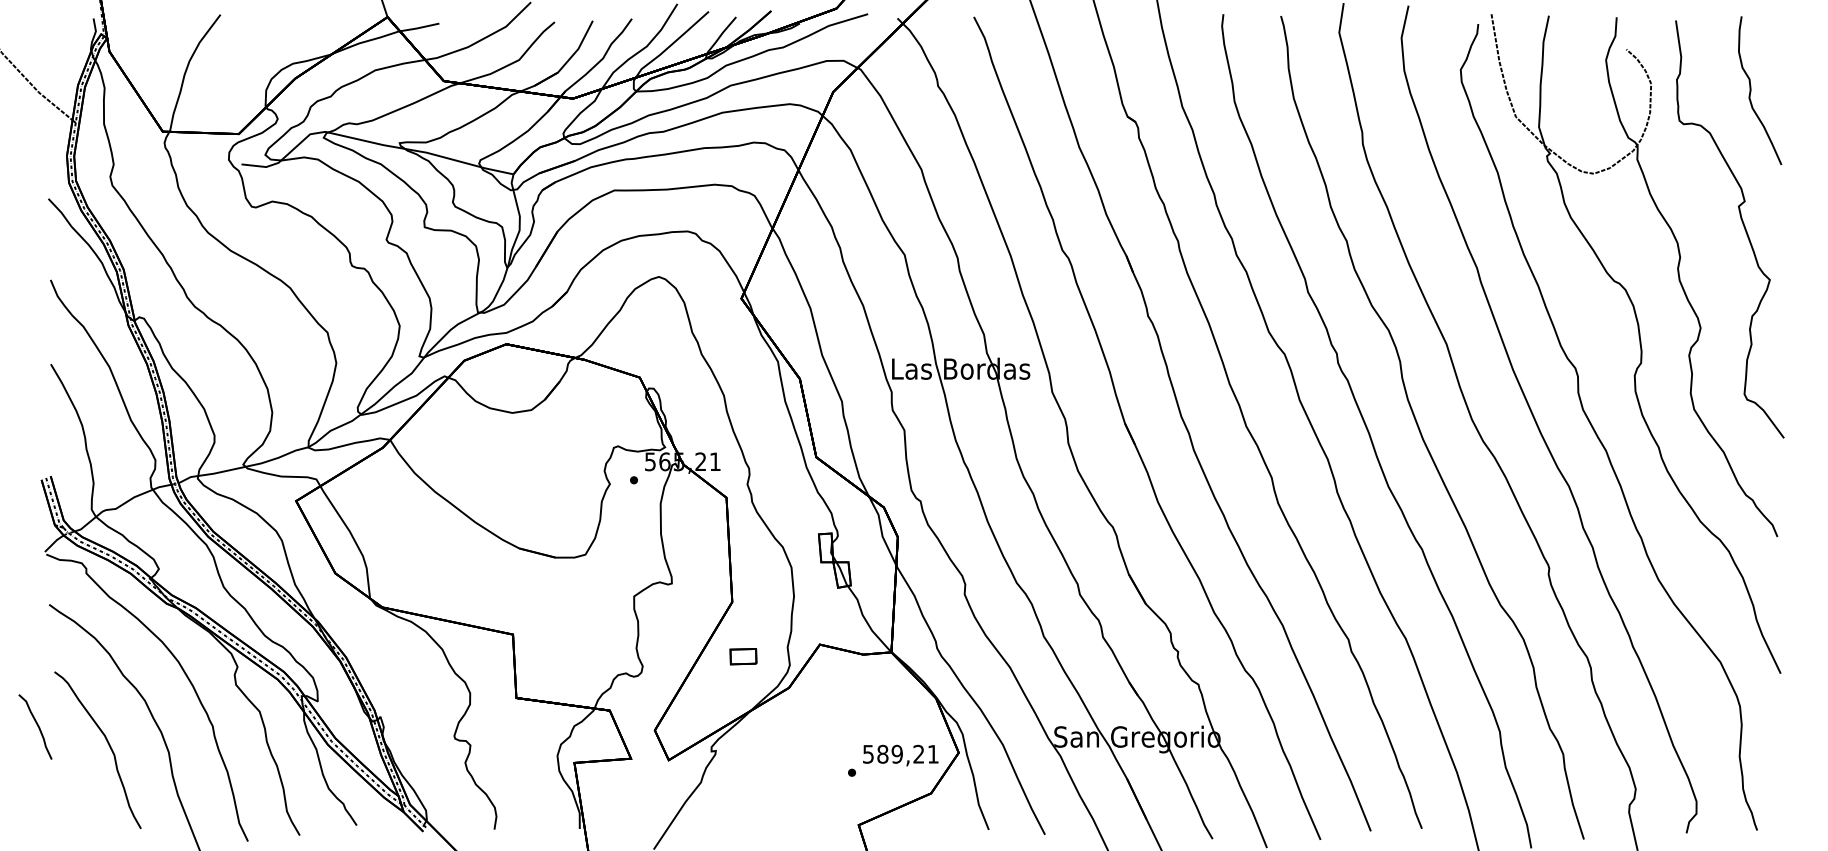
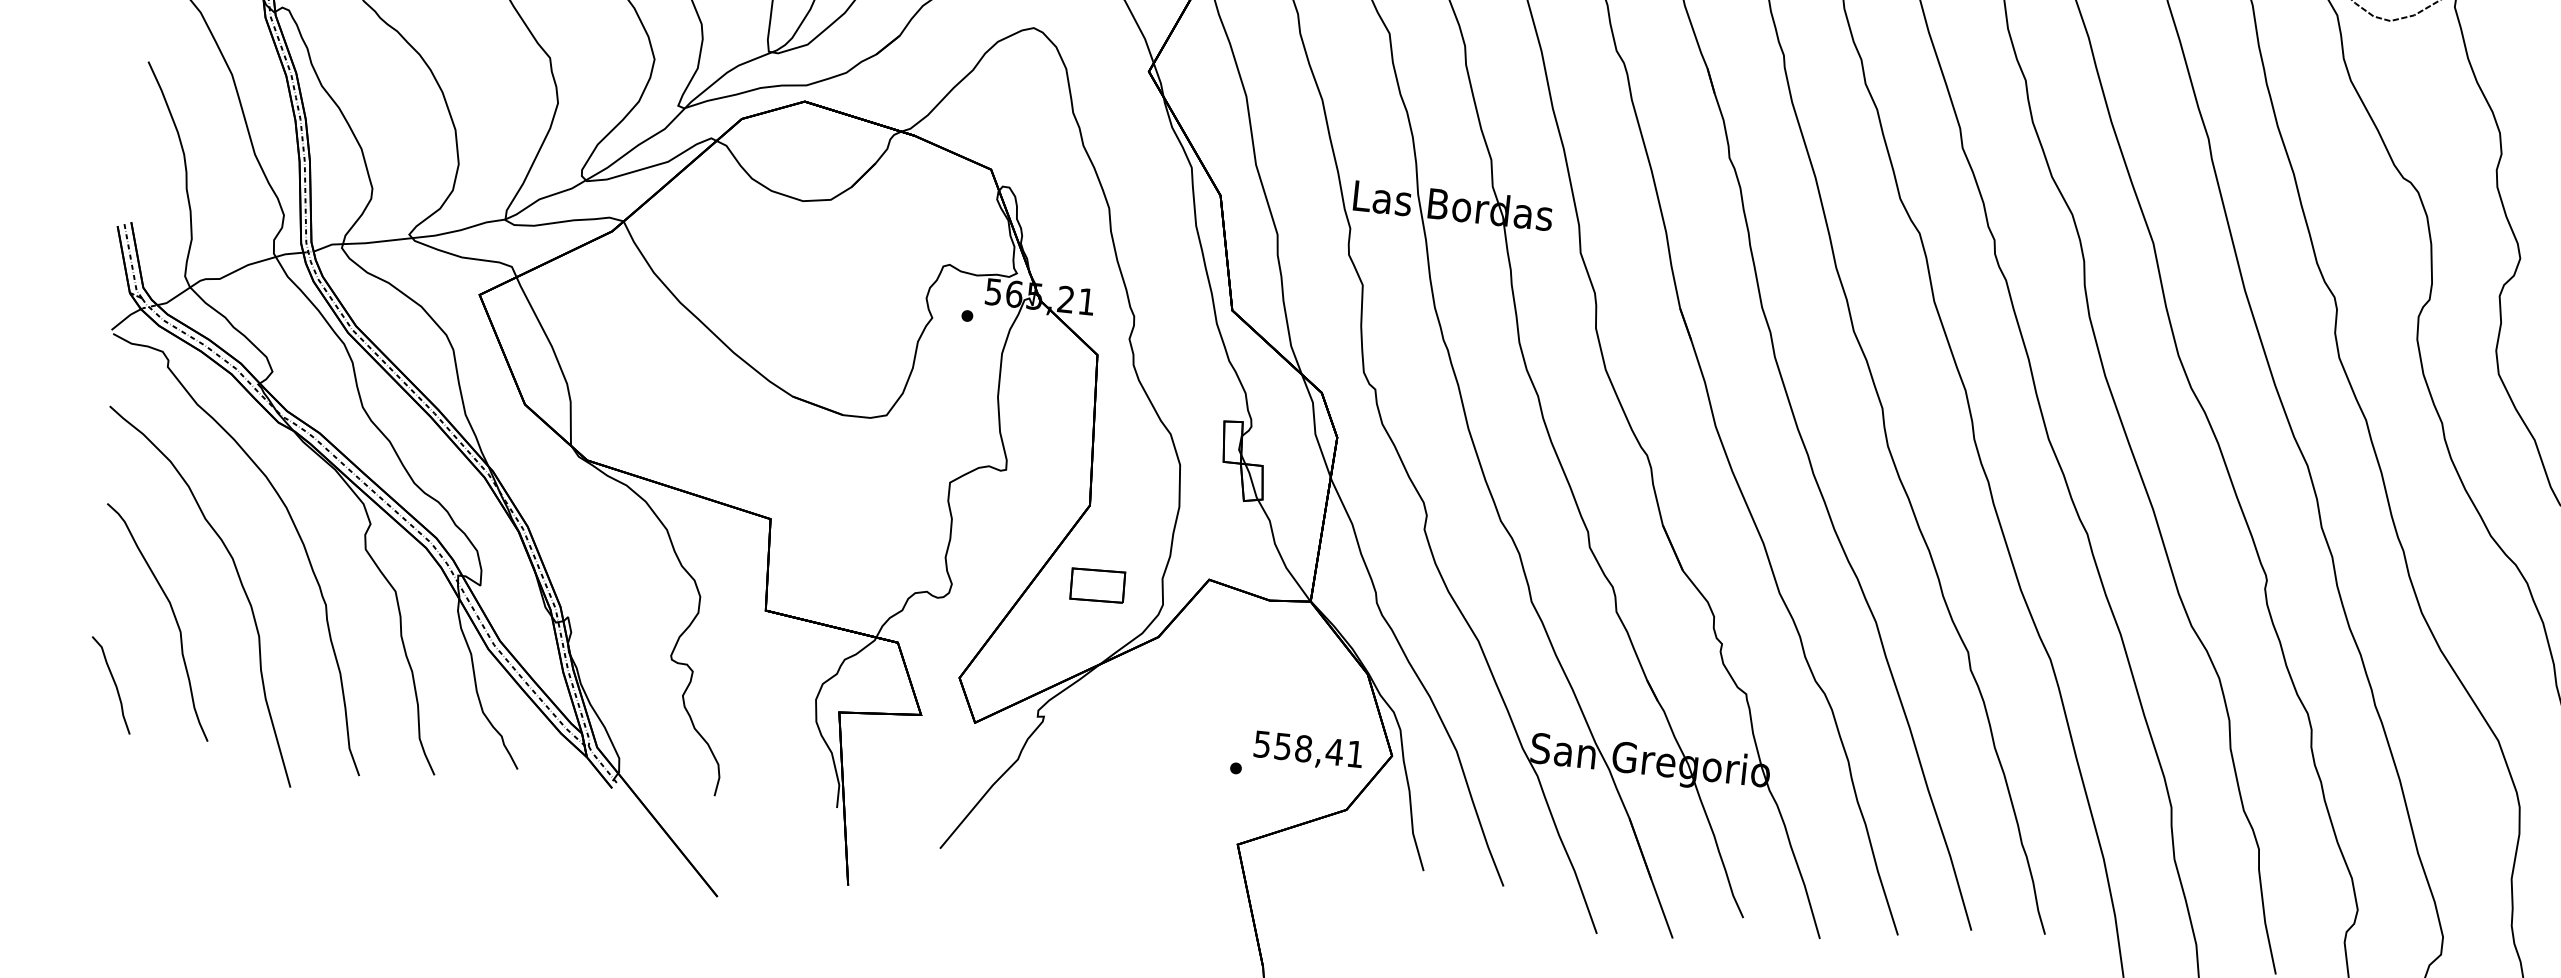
part: (743, 656) -> (1097, 585), size x1.43
curve: (37, 726) -> (114, 684), moved
text: (900, 753) -> (1308, 748), 589,21 -> 558,41

